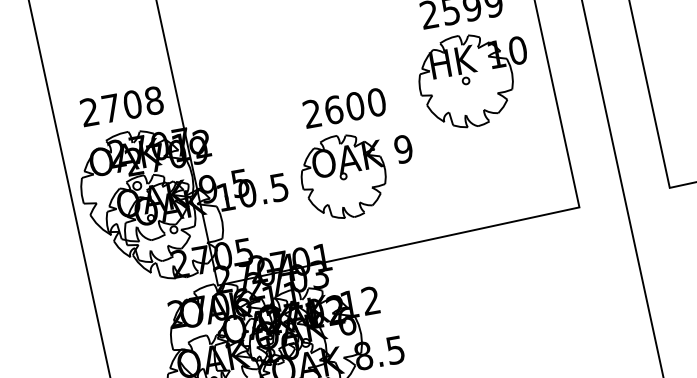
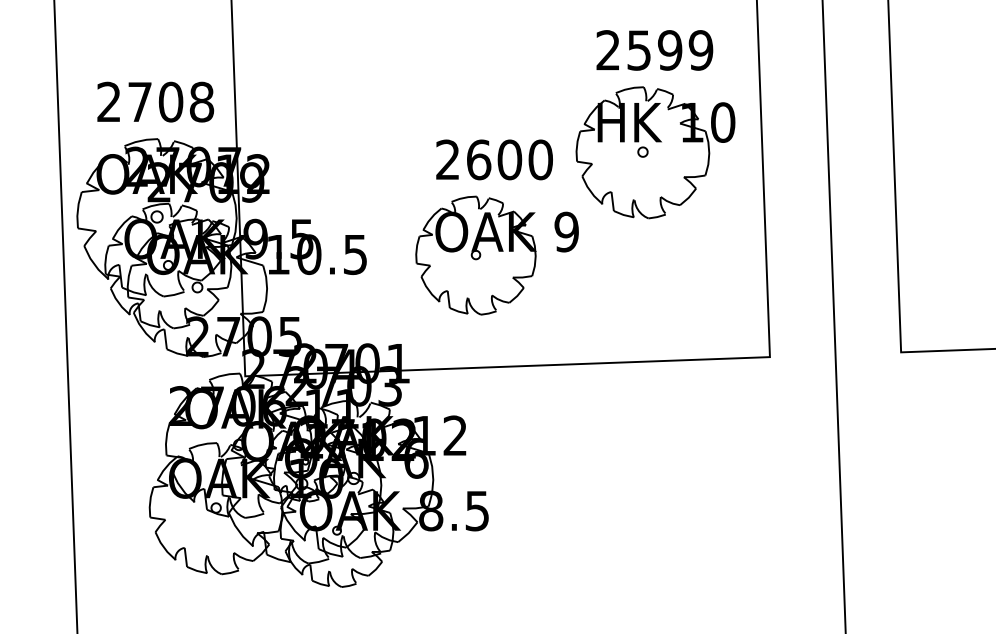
part: (354, 154) -> (496, 227), moved

